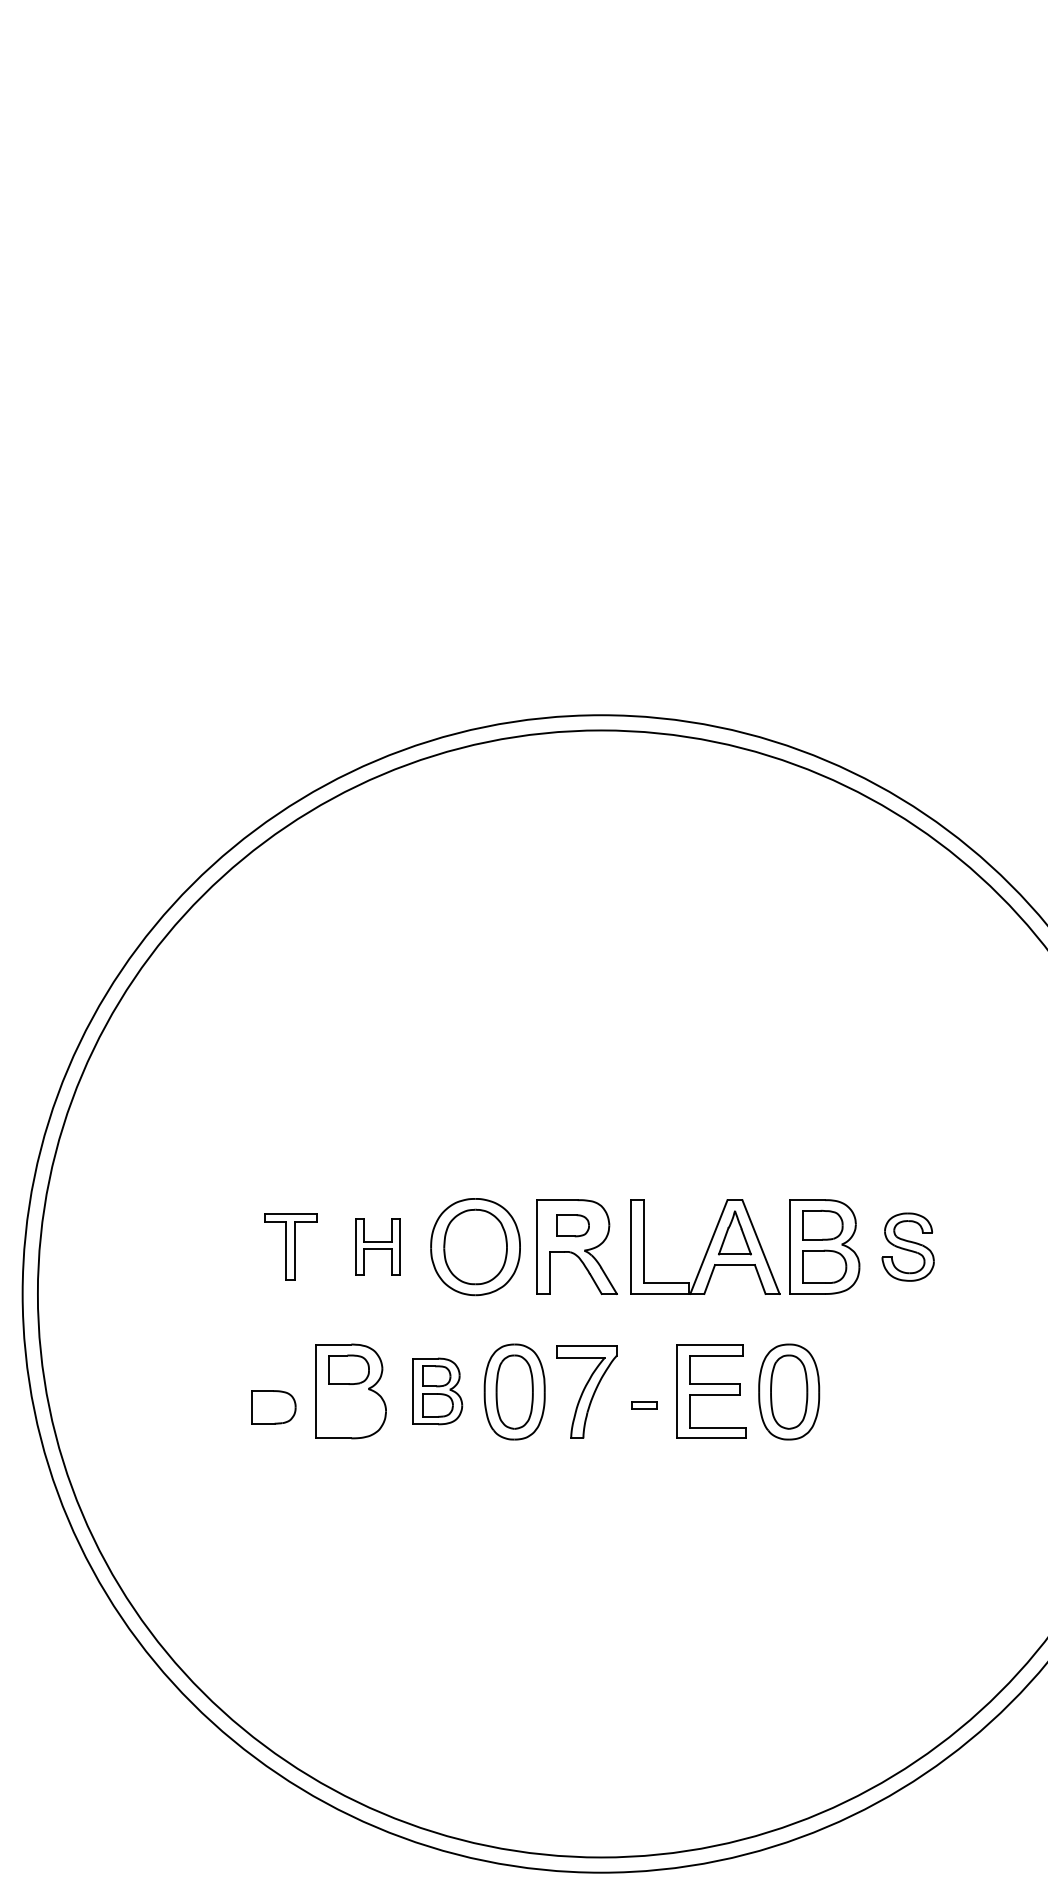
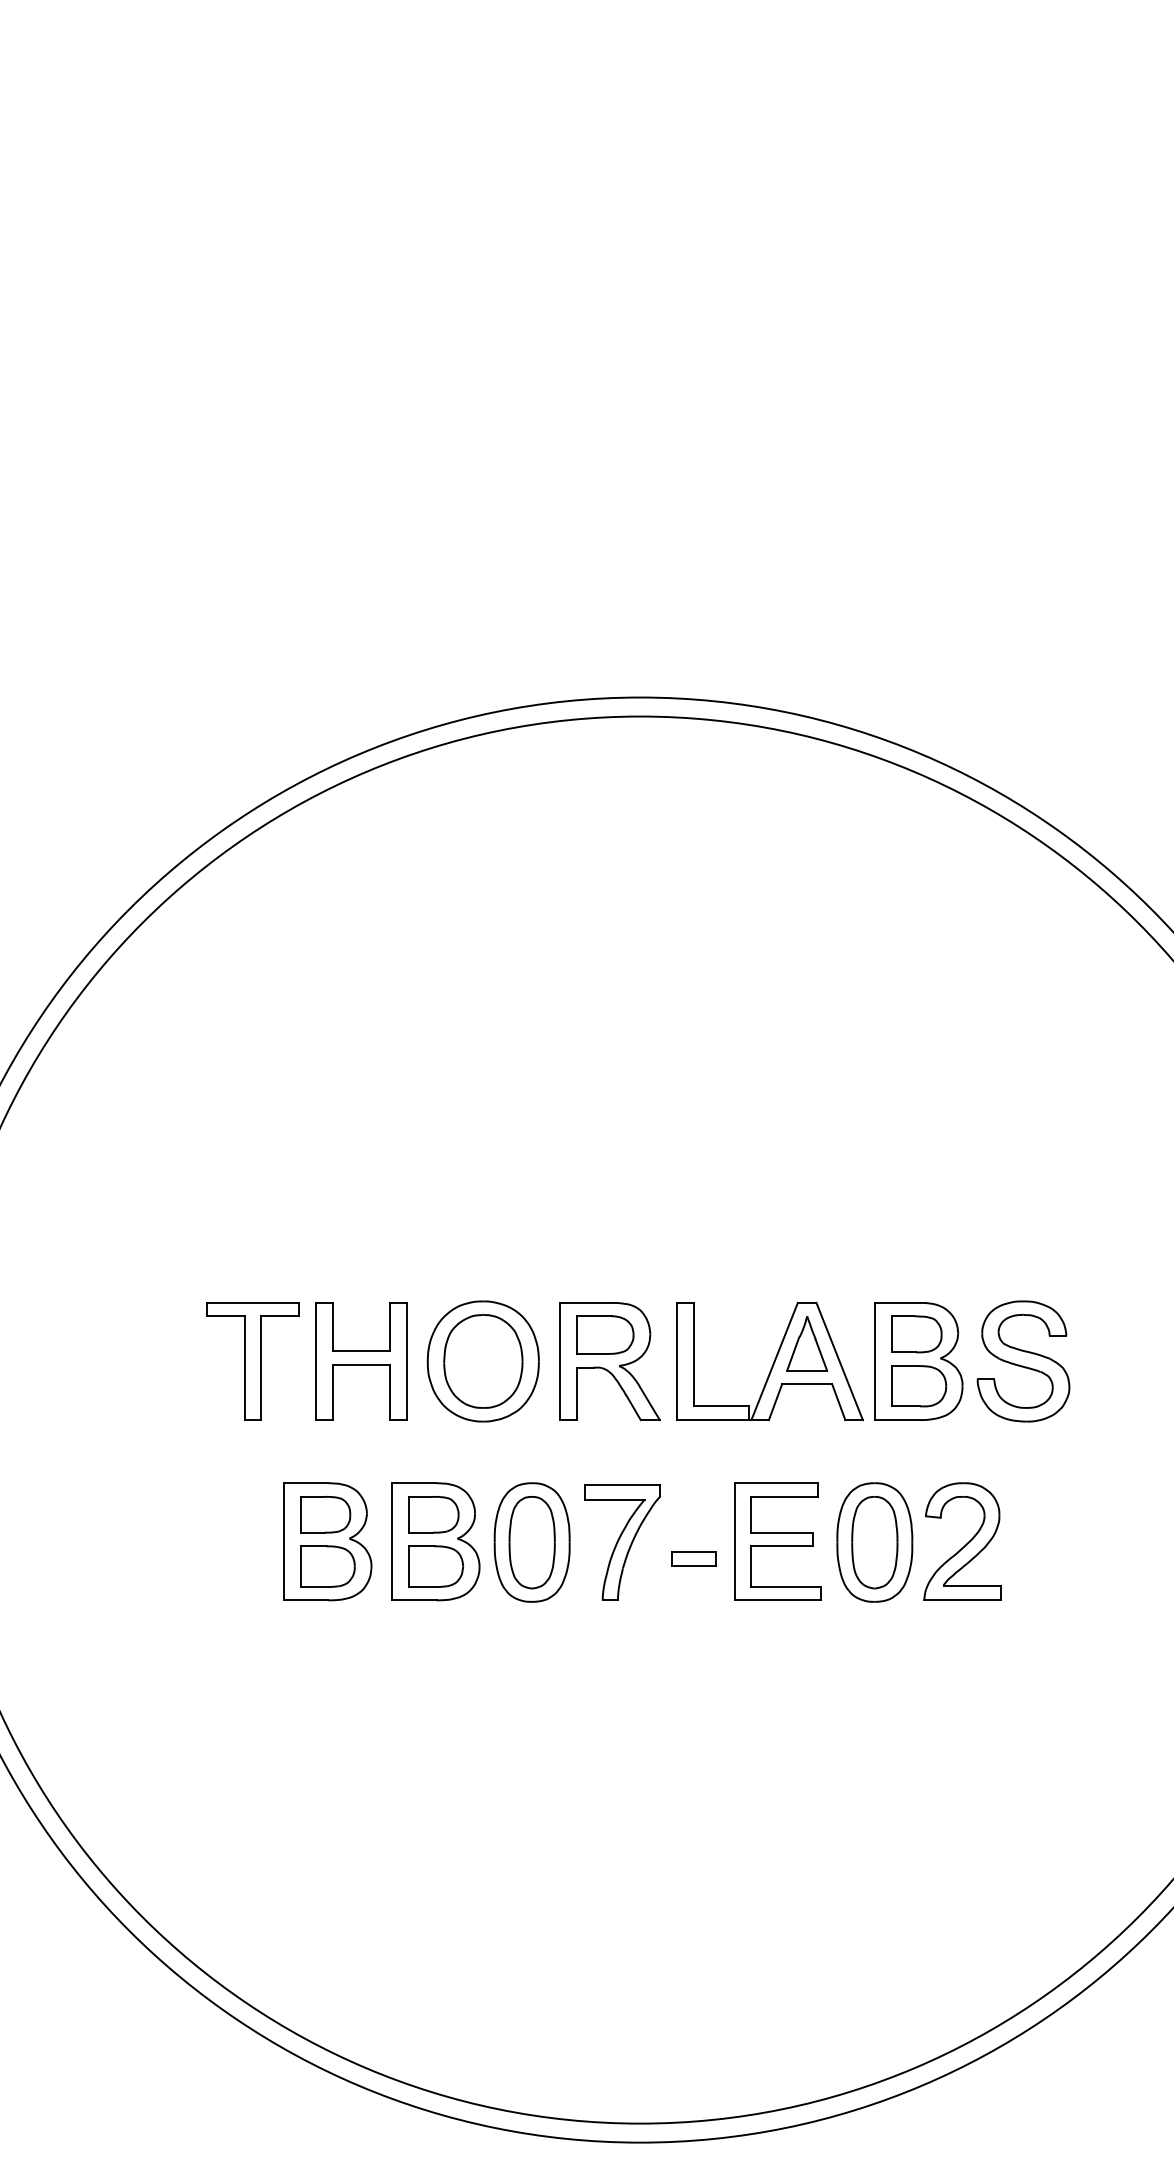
part: (572, 1225) -> (604, 1334), size x1.43
part: (290, 1246) -> (252, 1360), size x1.43
part: (377, 1246) -> (360, 1360), size x1.67
part: (907, 1247) -> (1022, 1362), size x1.43
part: (859, 1390) -> (962, 1540), added
part: (437, 1391) -> (435, 1541), size x1.43
part: (644, 1405) -> (694, 1559), size x1.43
part: (273, 1407) -> (327, 1566), moved

